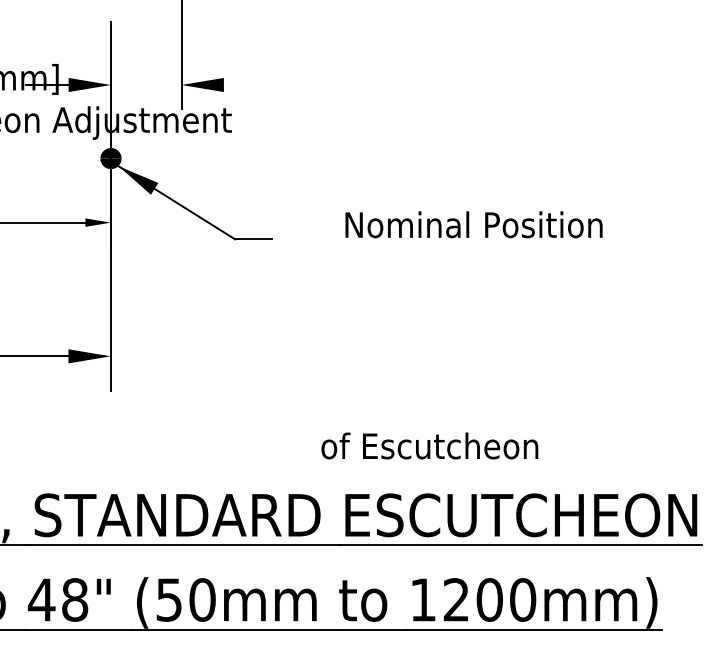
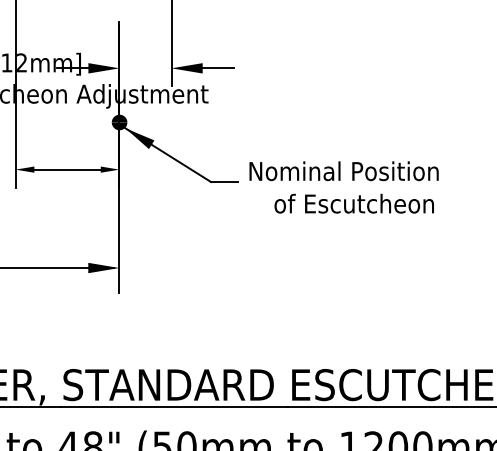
line: (244, 85) -> (217, 68), added
text: (473, 224) -> (343, 171), moved
text: (429, 445) -> (354, 203), moved

